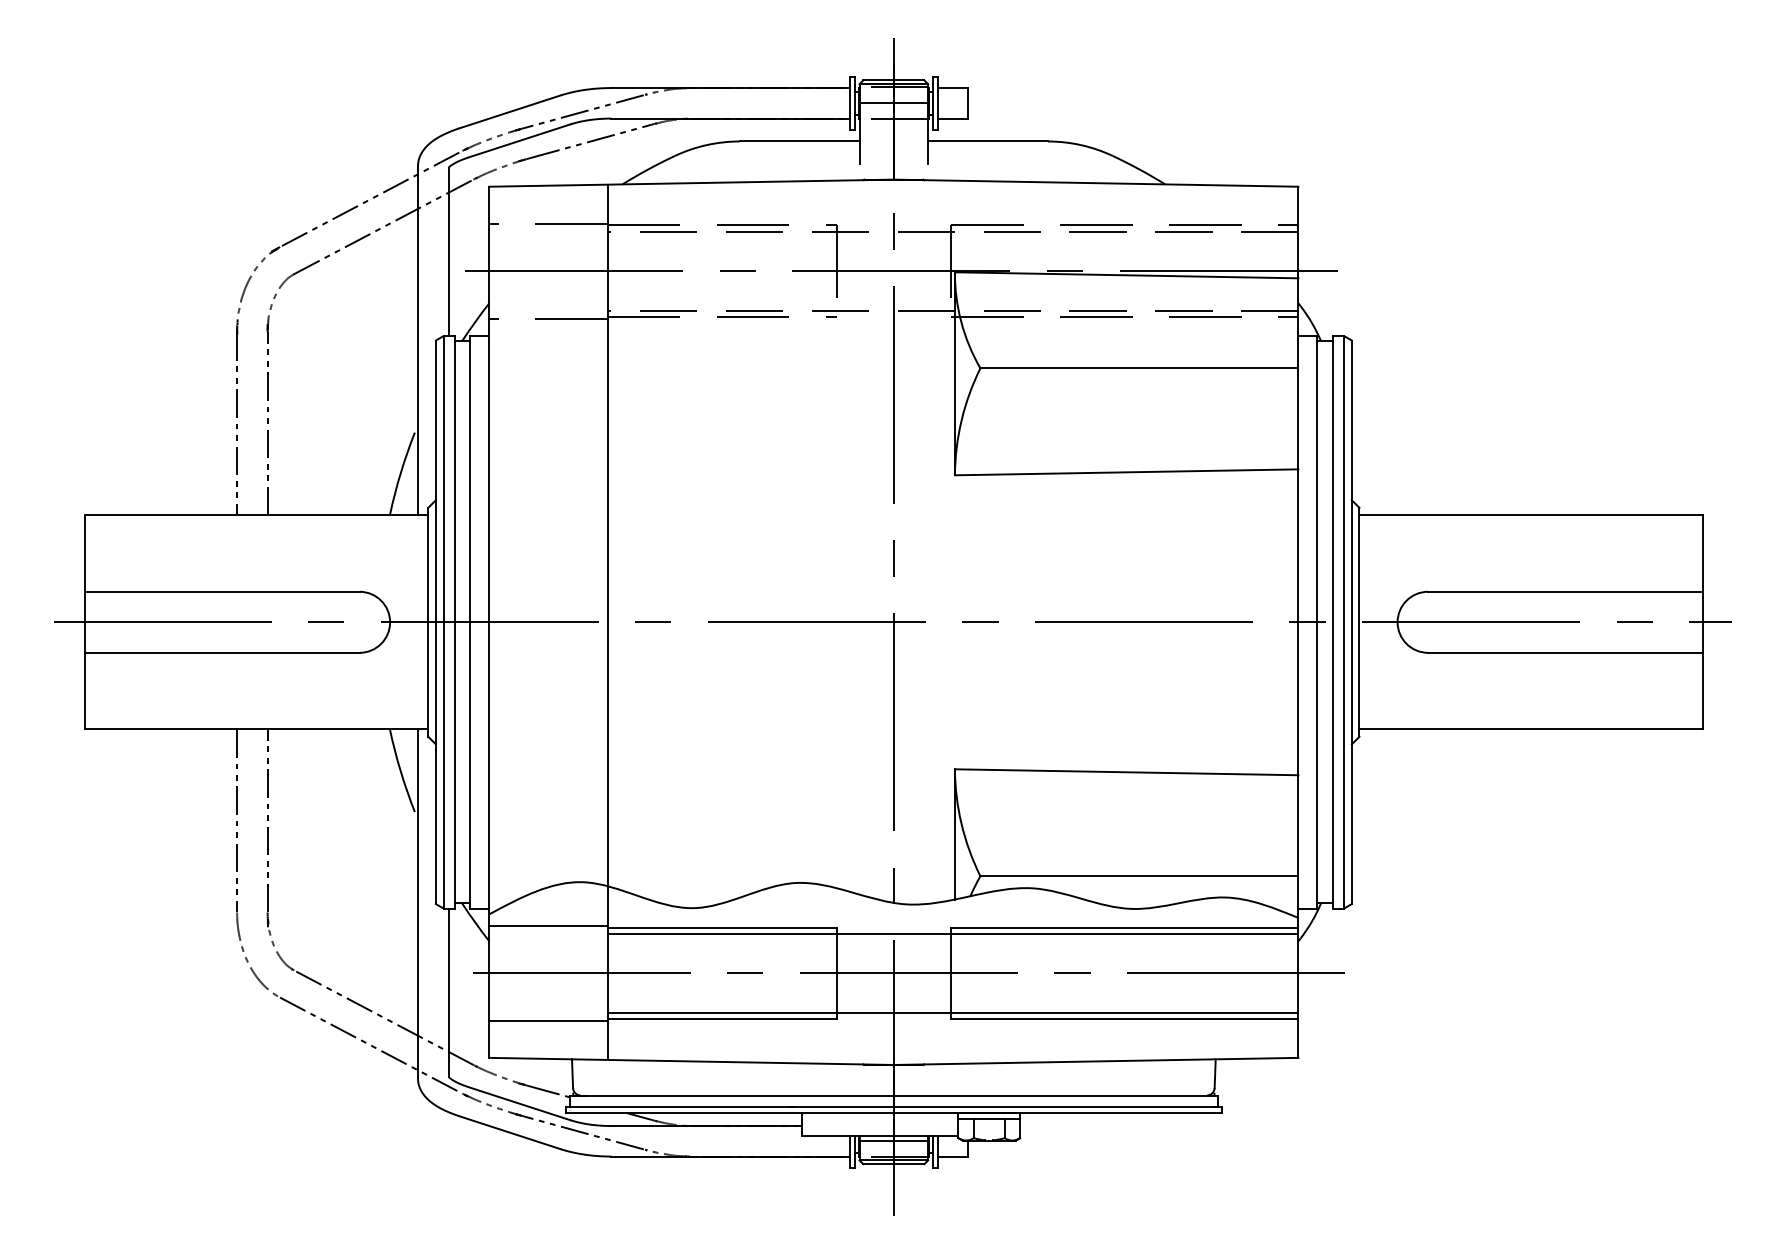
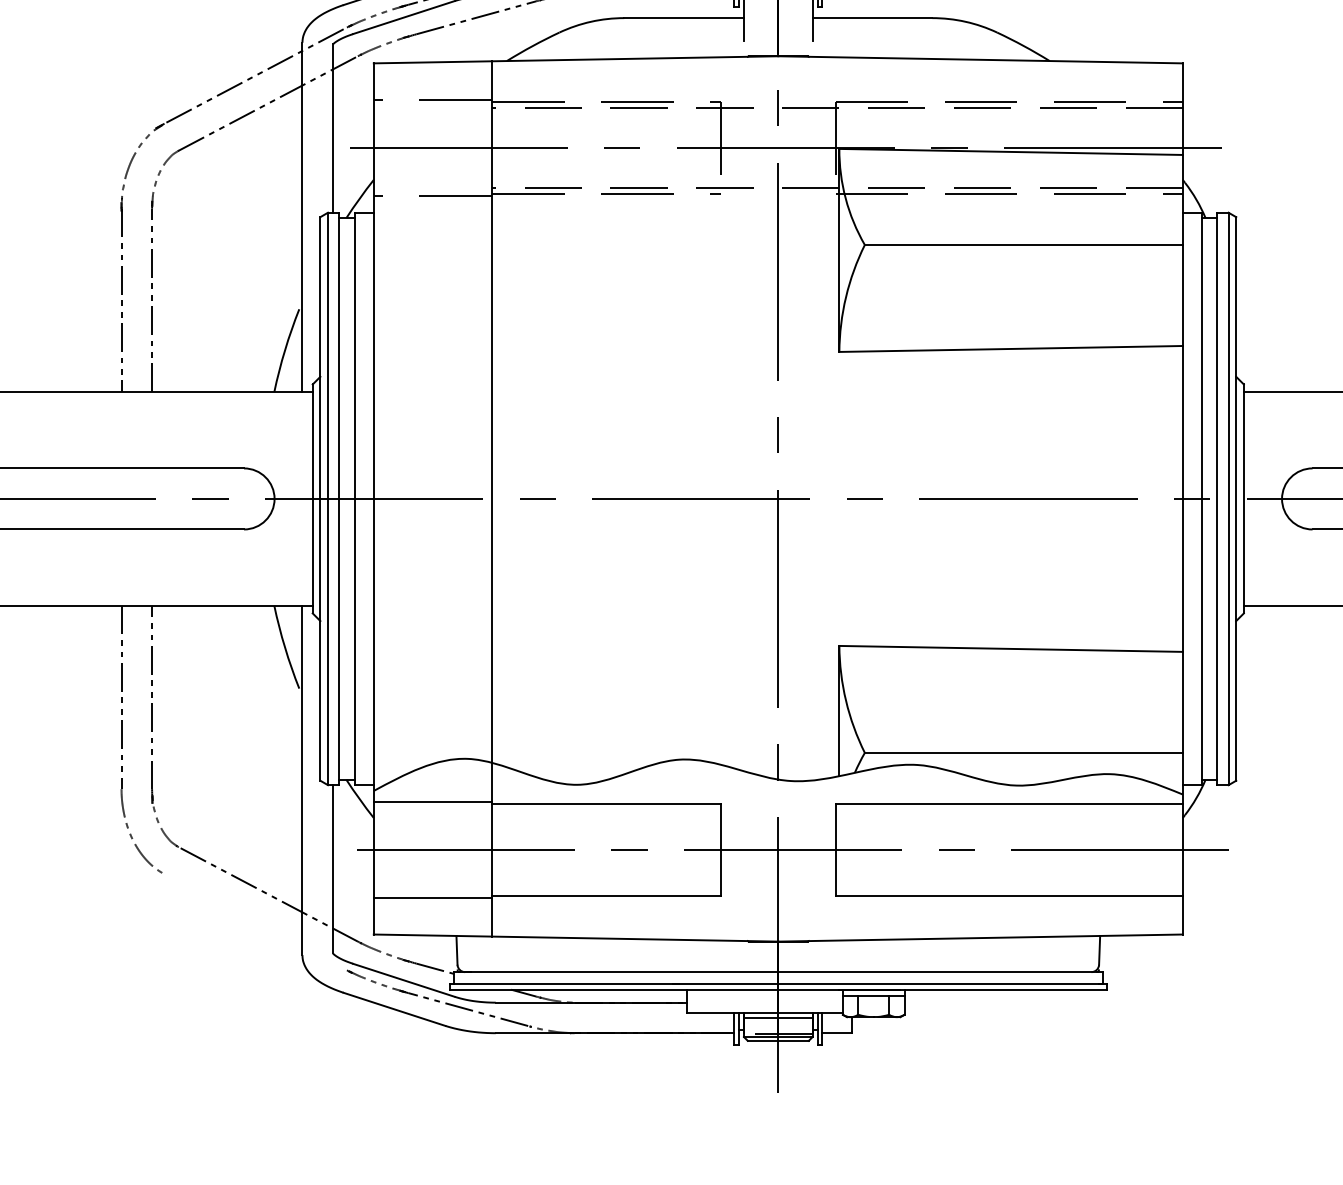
line: (952, 933) -> (836, 810), removed
line: (952, 1013) -> (836, 890), removed
line: (369, 1044) -> (253, 921), removed

